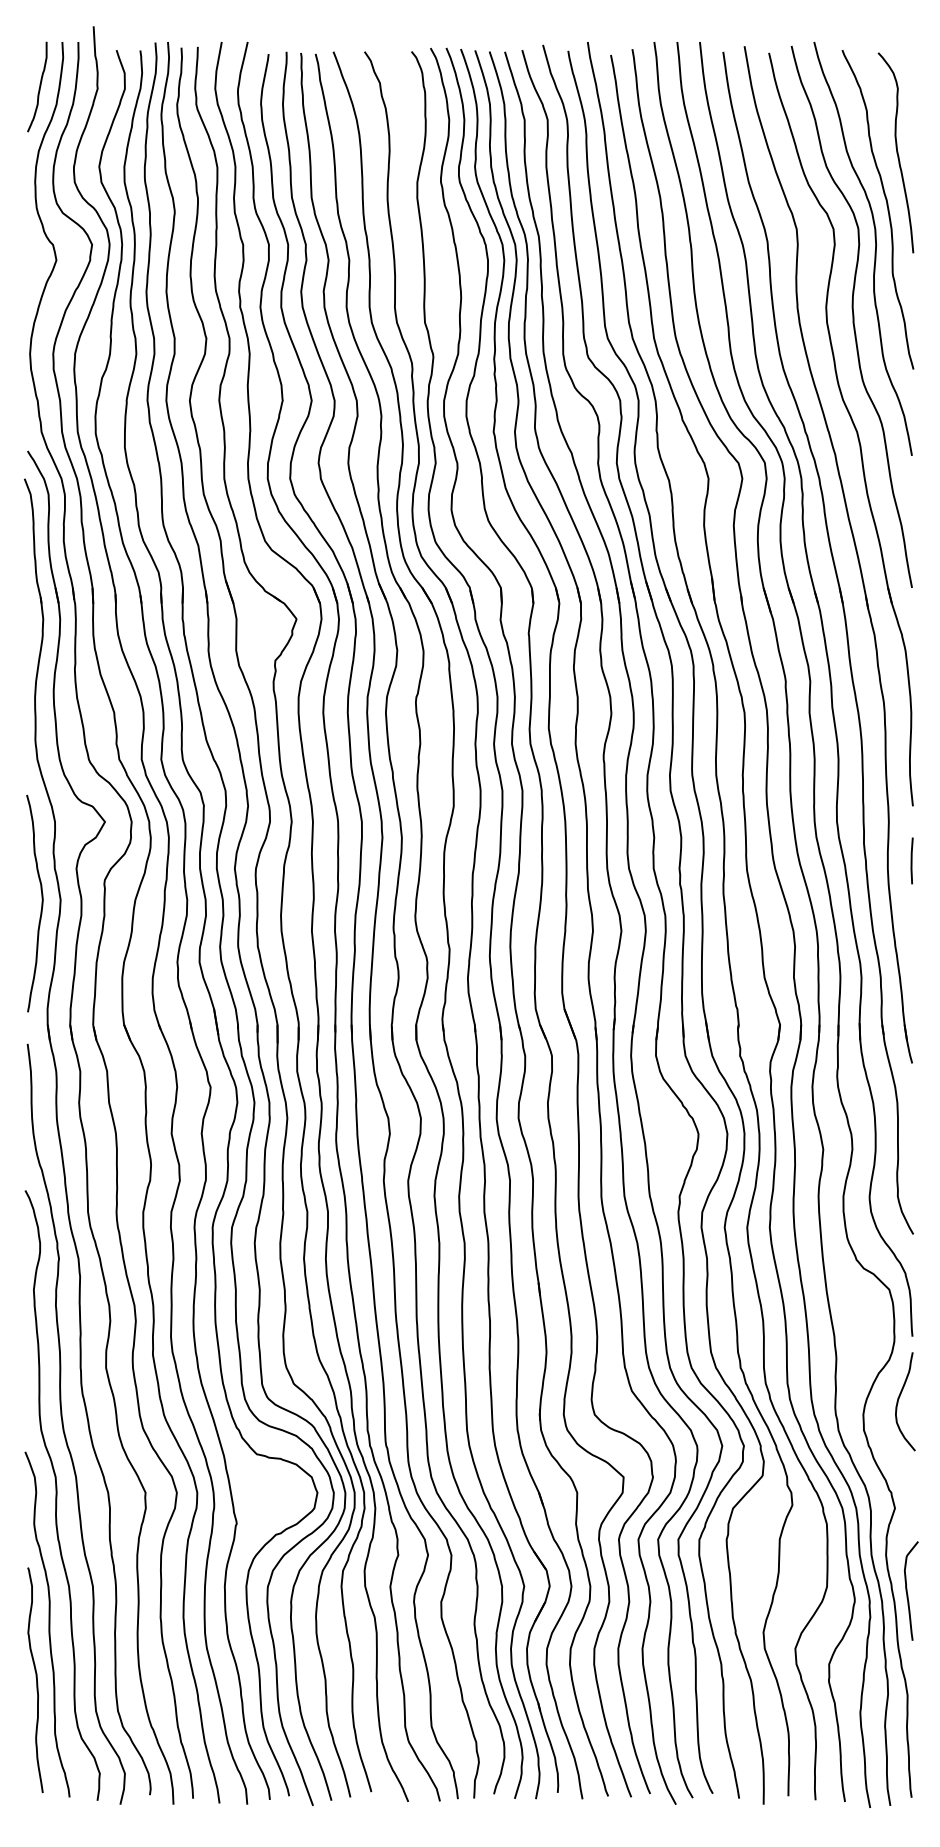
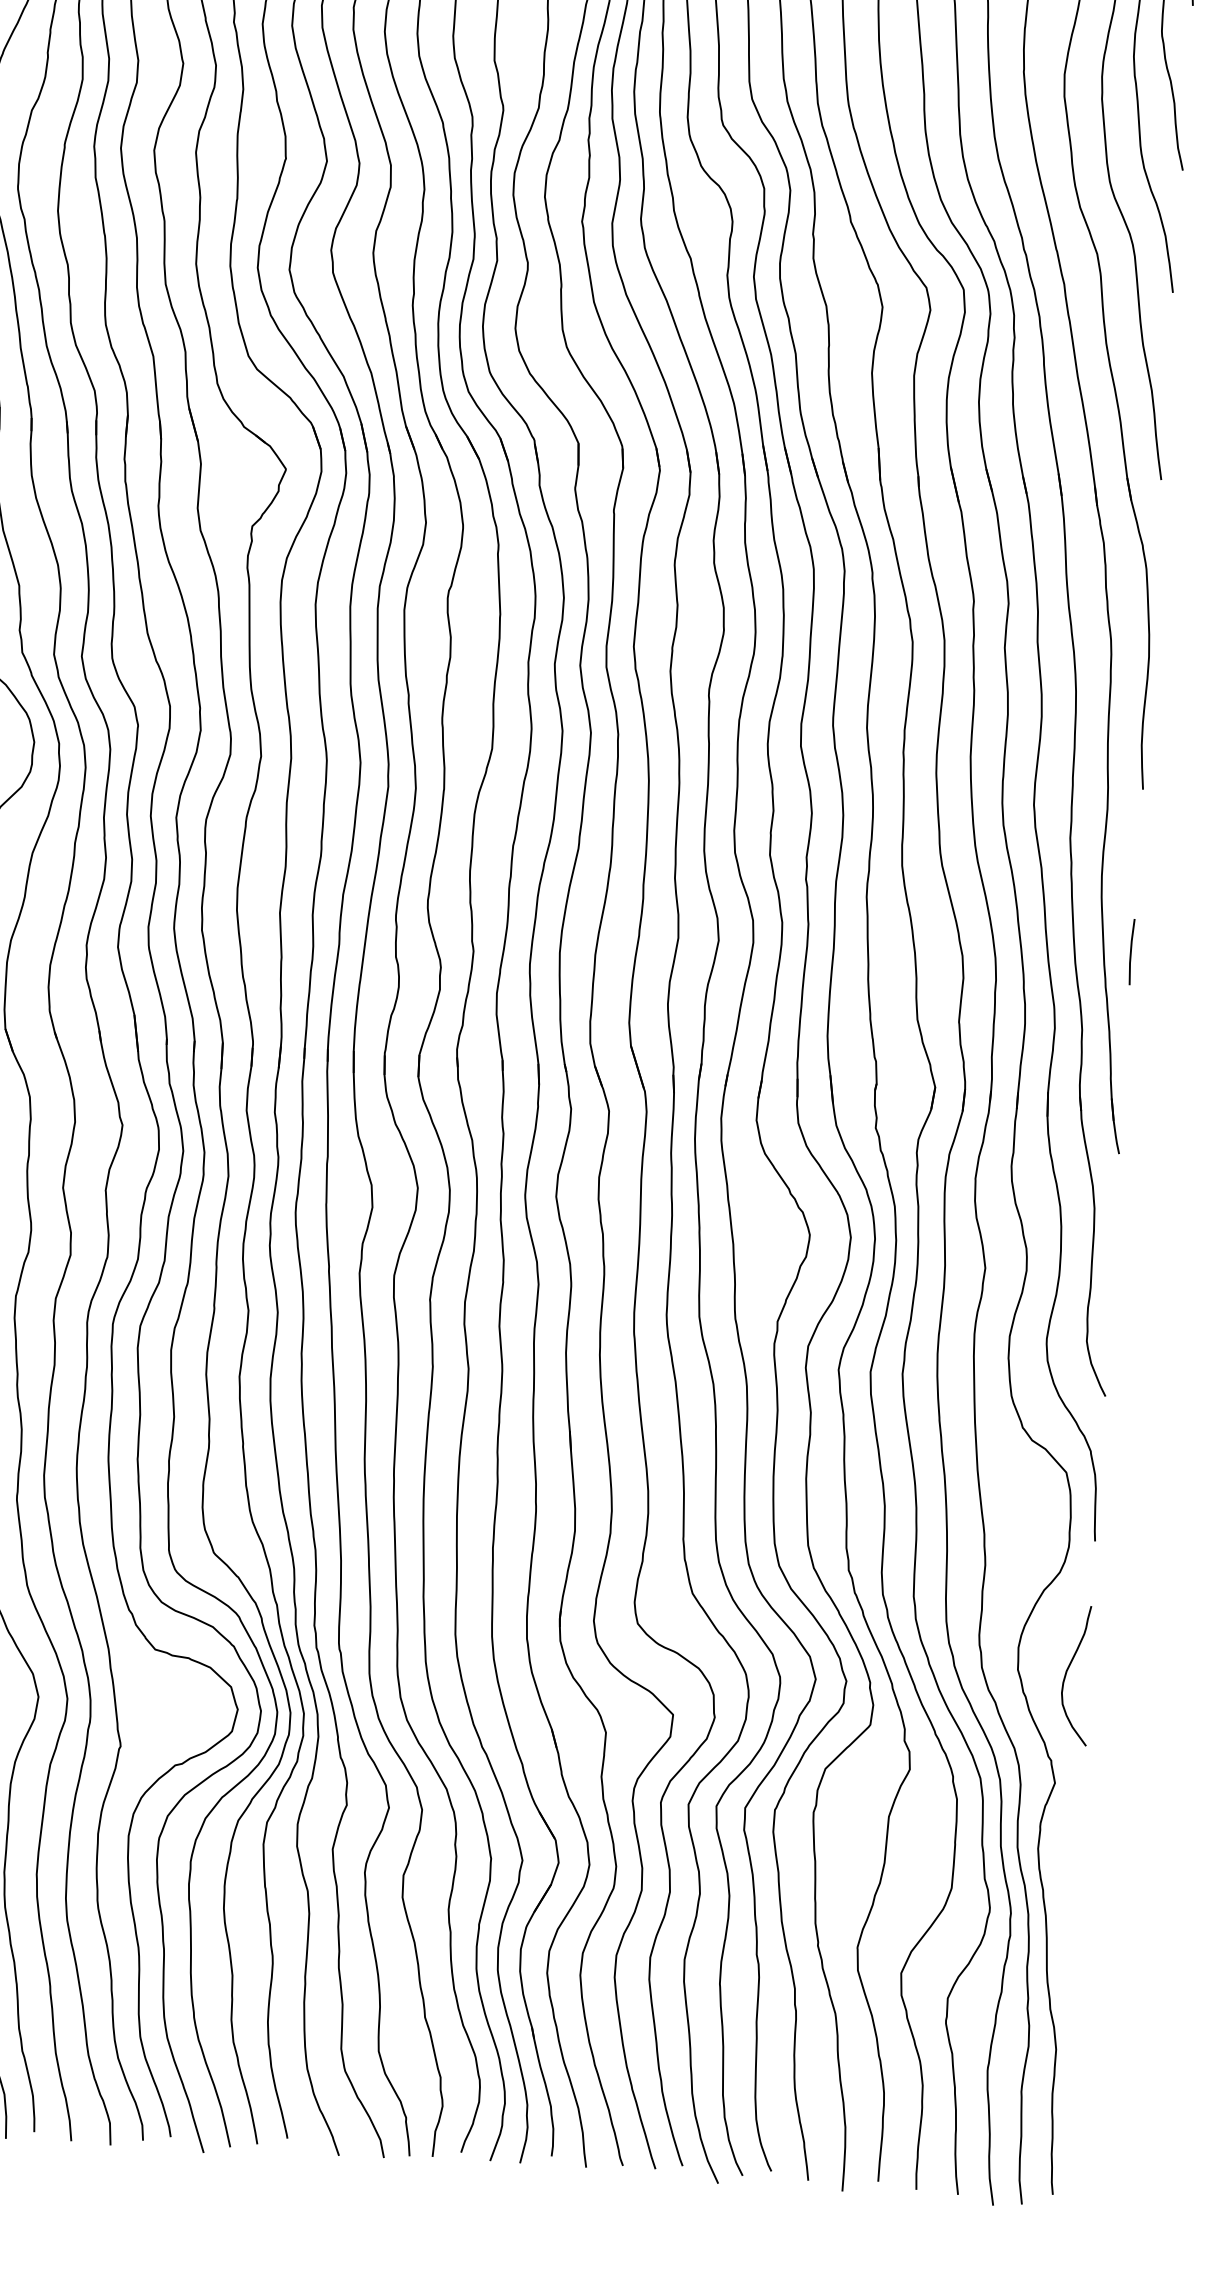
line: (911, 860) -> (1130, 951), moved
curve: (899, 1399) -> (1068, 1671), moved
curve: (907, 1590) -> (1065, 1900), removed

